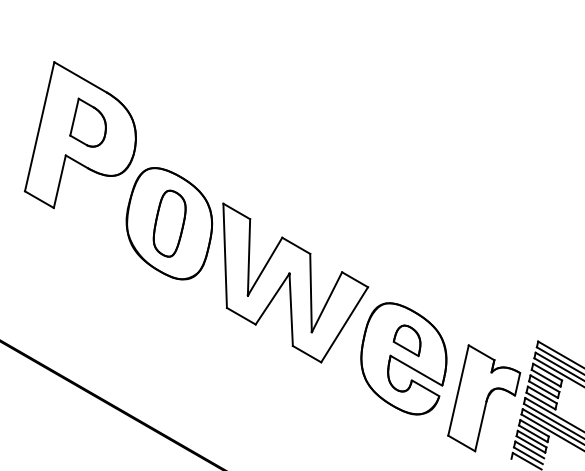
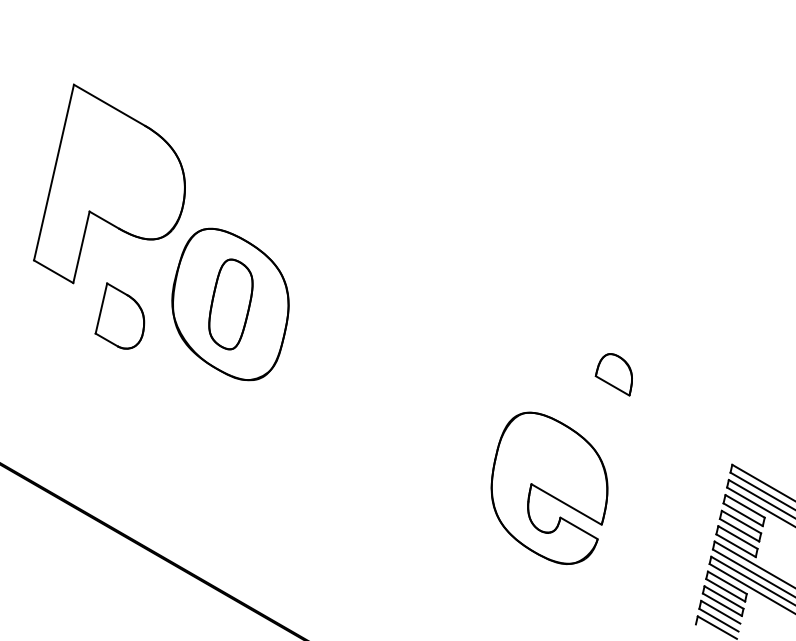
part: (87, 122) -> (119, 315), moved
part: (295, 283) -> (402, 385), removed
part: (406, 340) -> (613, 374), moved
part: (483, 397) -> (658, 541), removed

